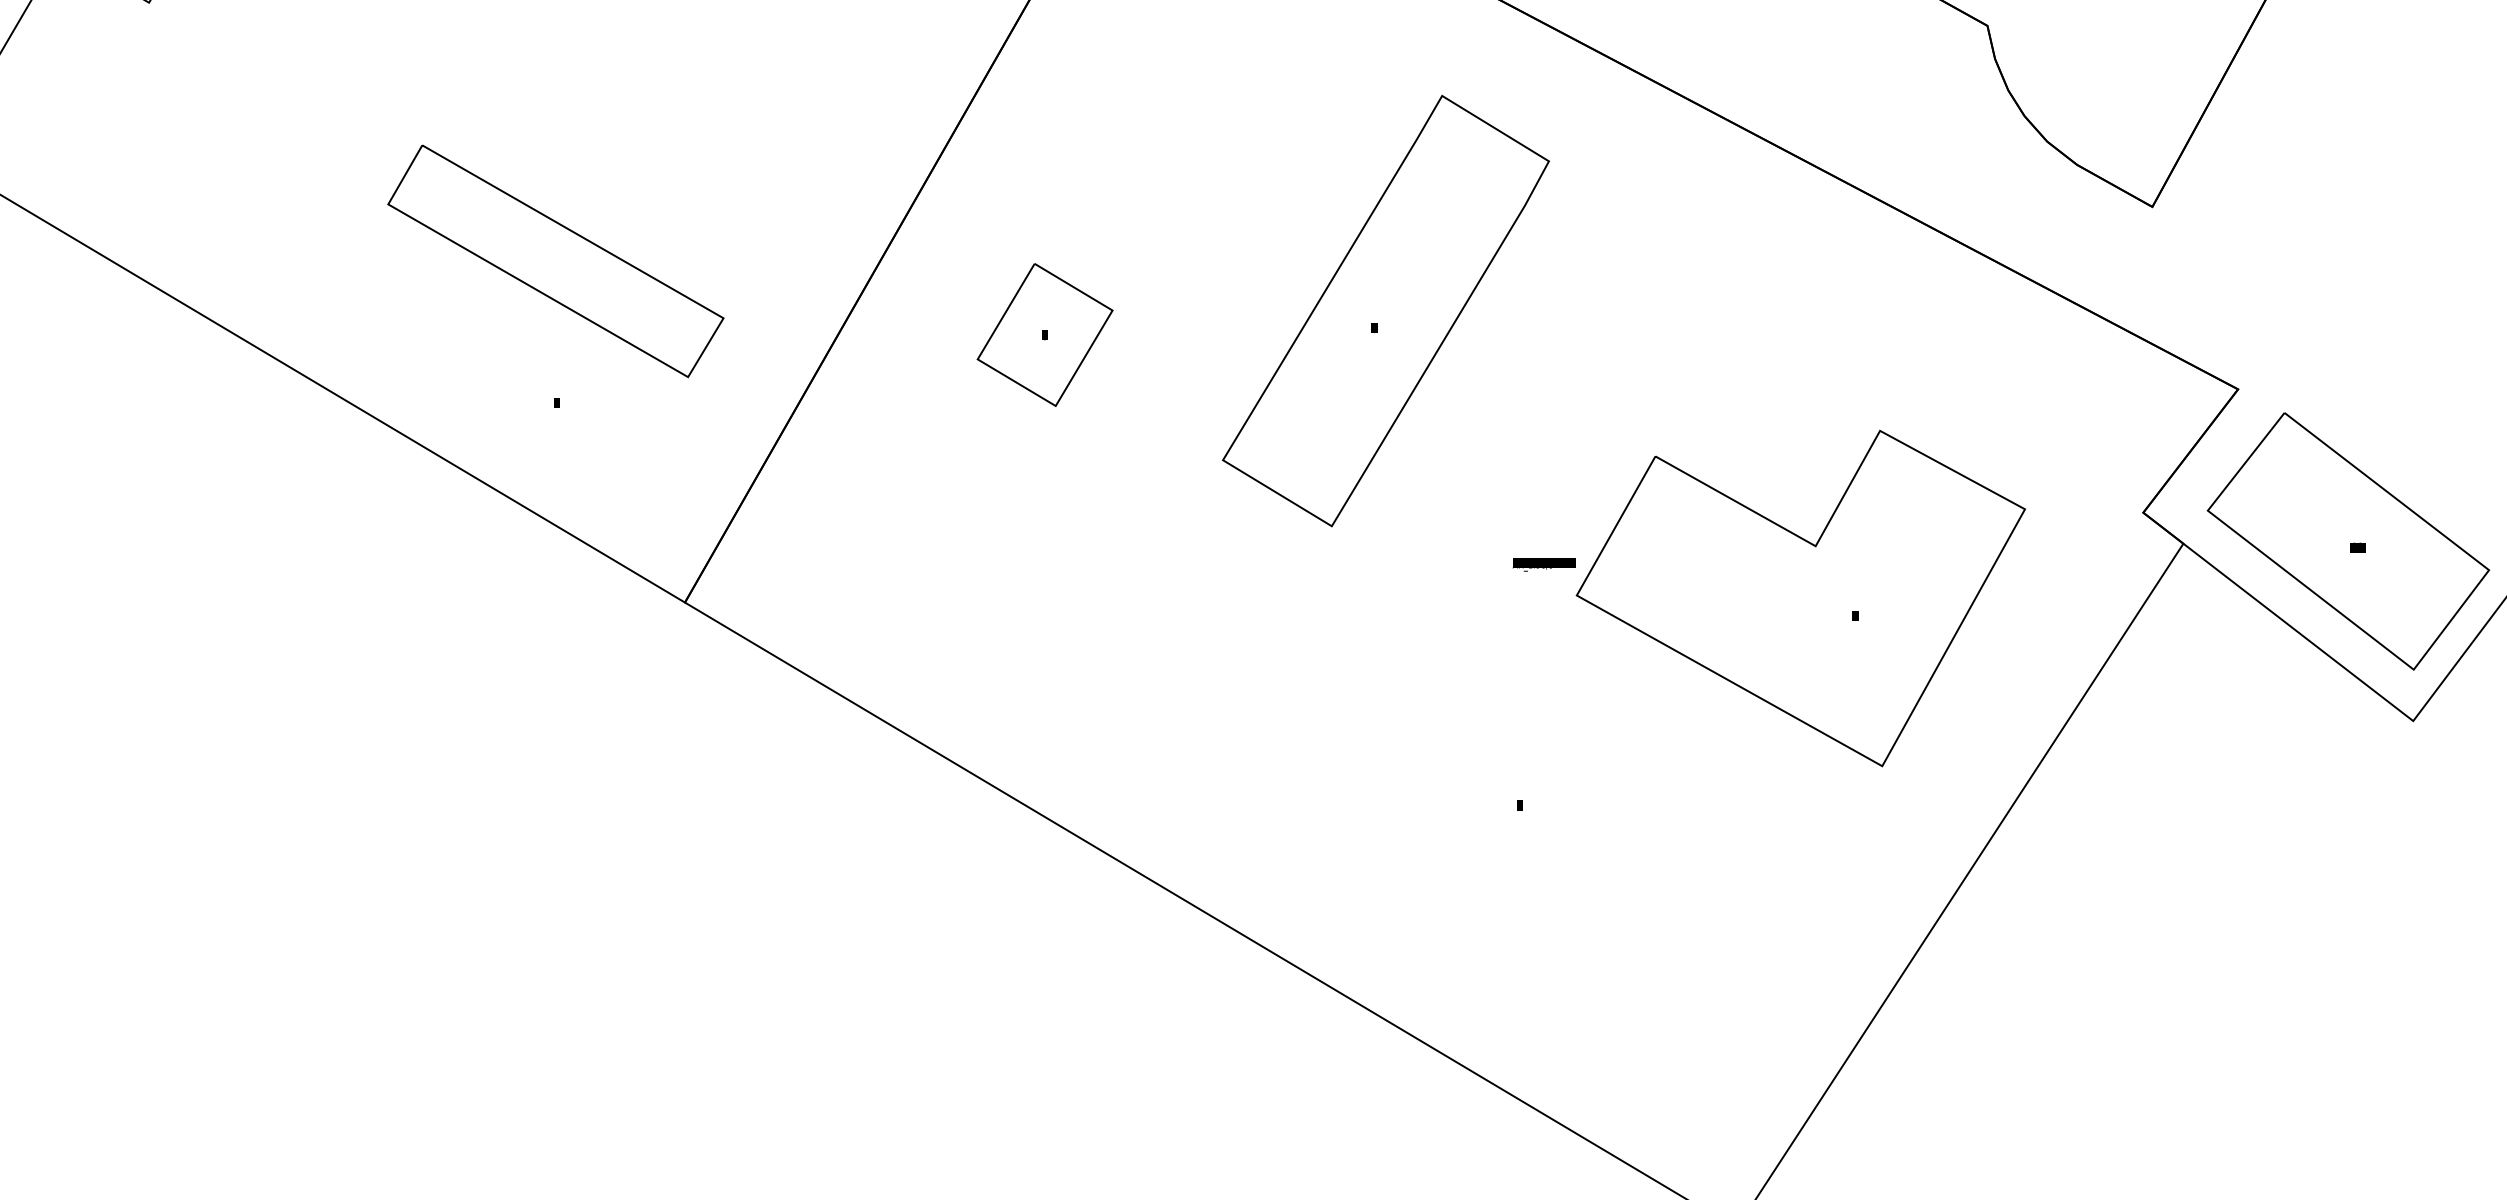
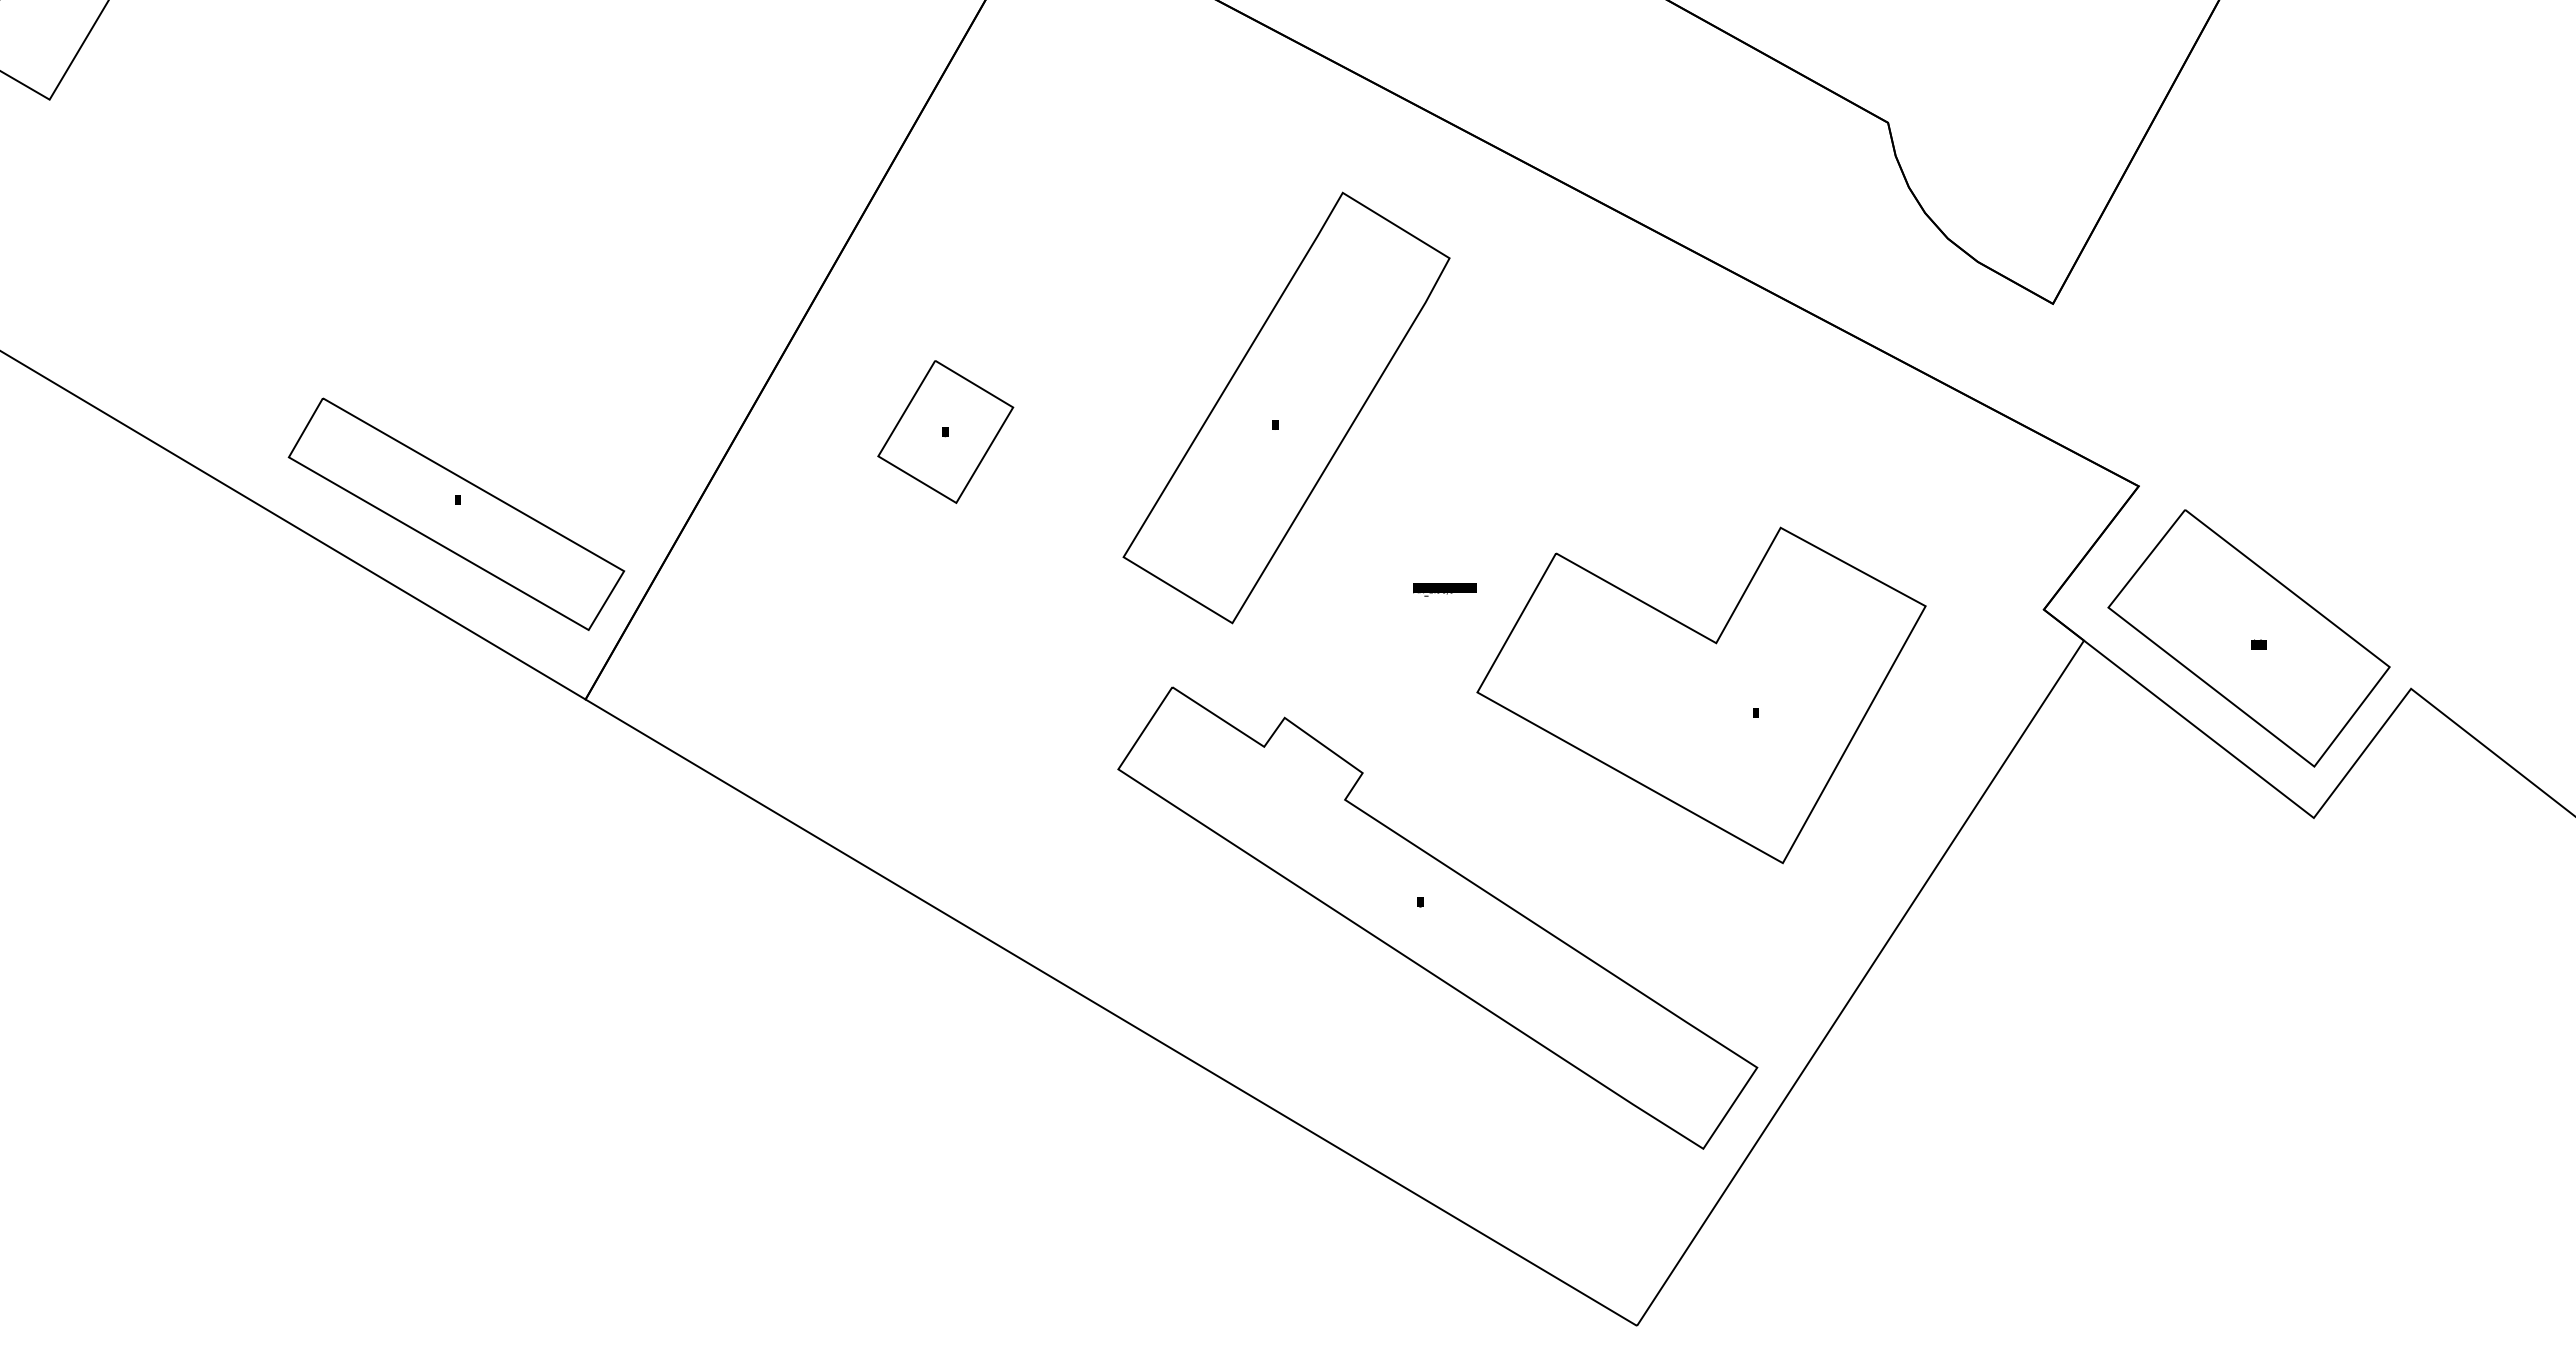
part: (555, 260) -> (456, 513), moved
text: (1543, 564) -> (1444, 589), moved
part: (1536, 820) -> (1437, 917), added

